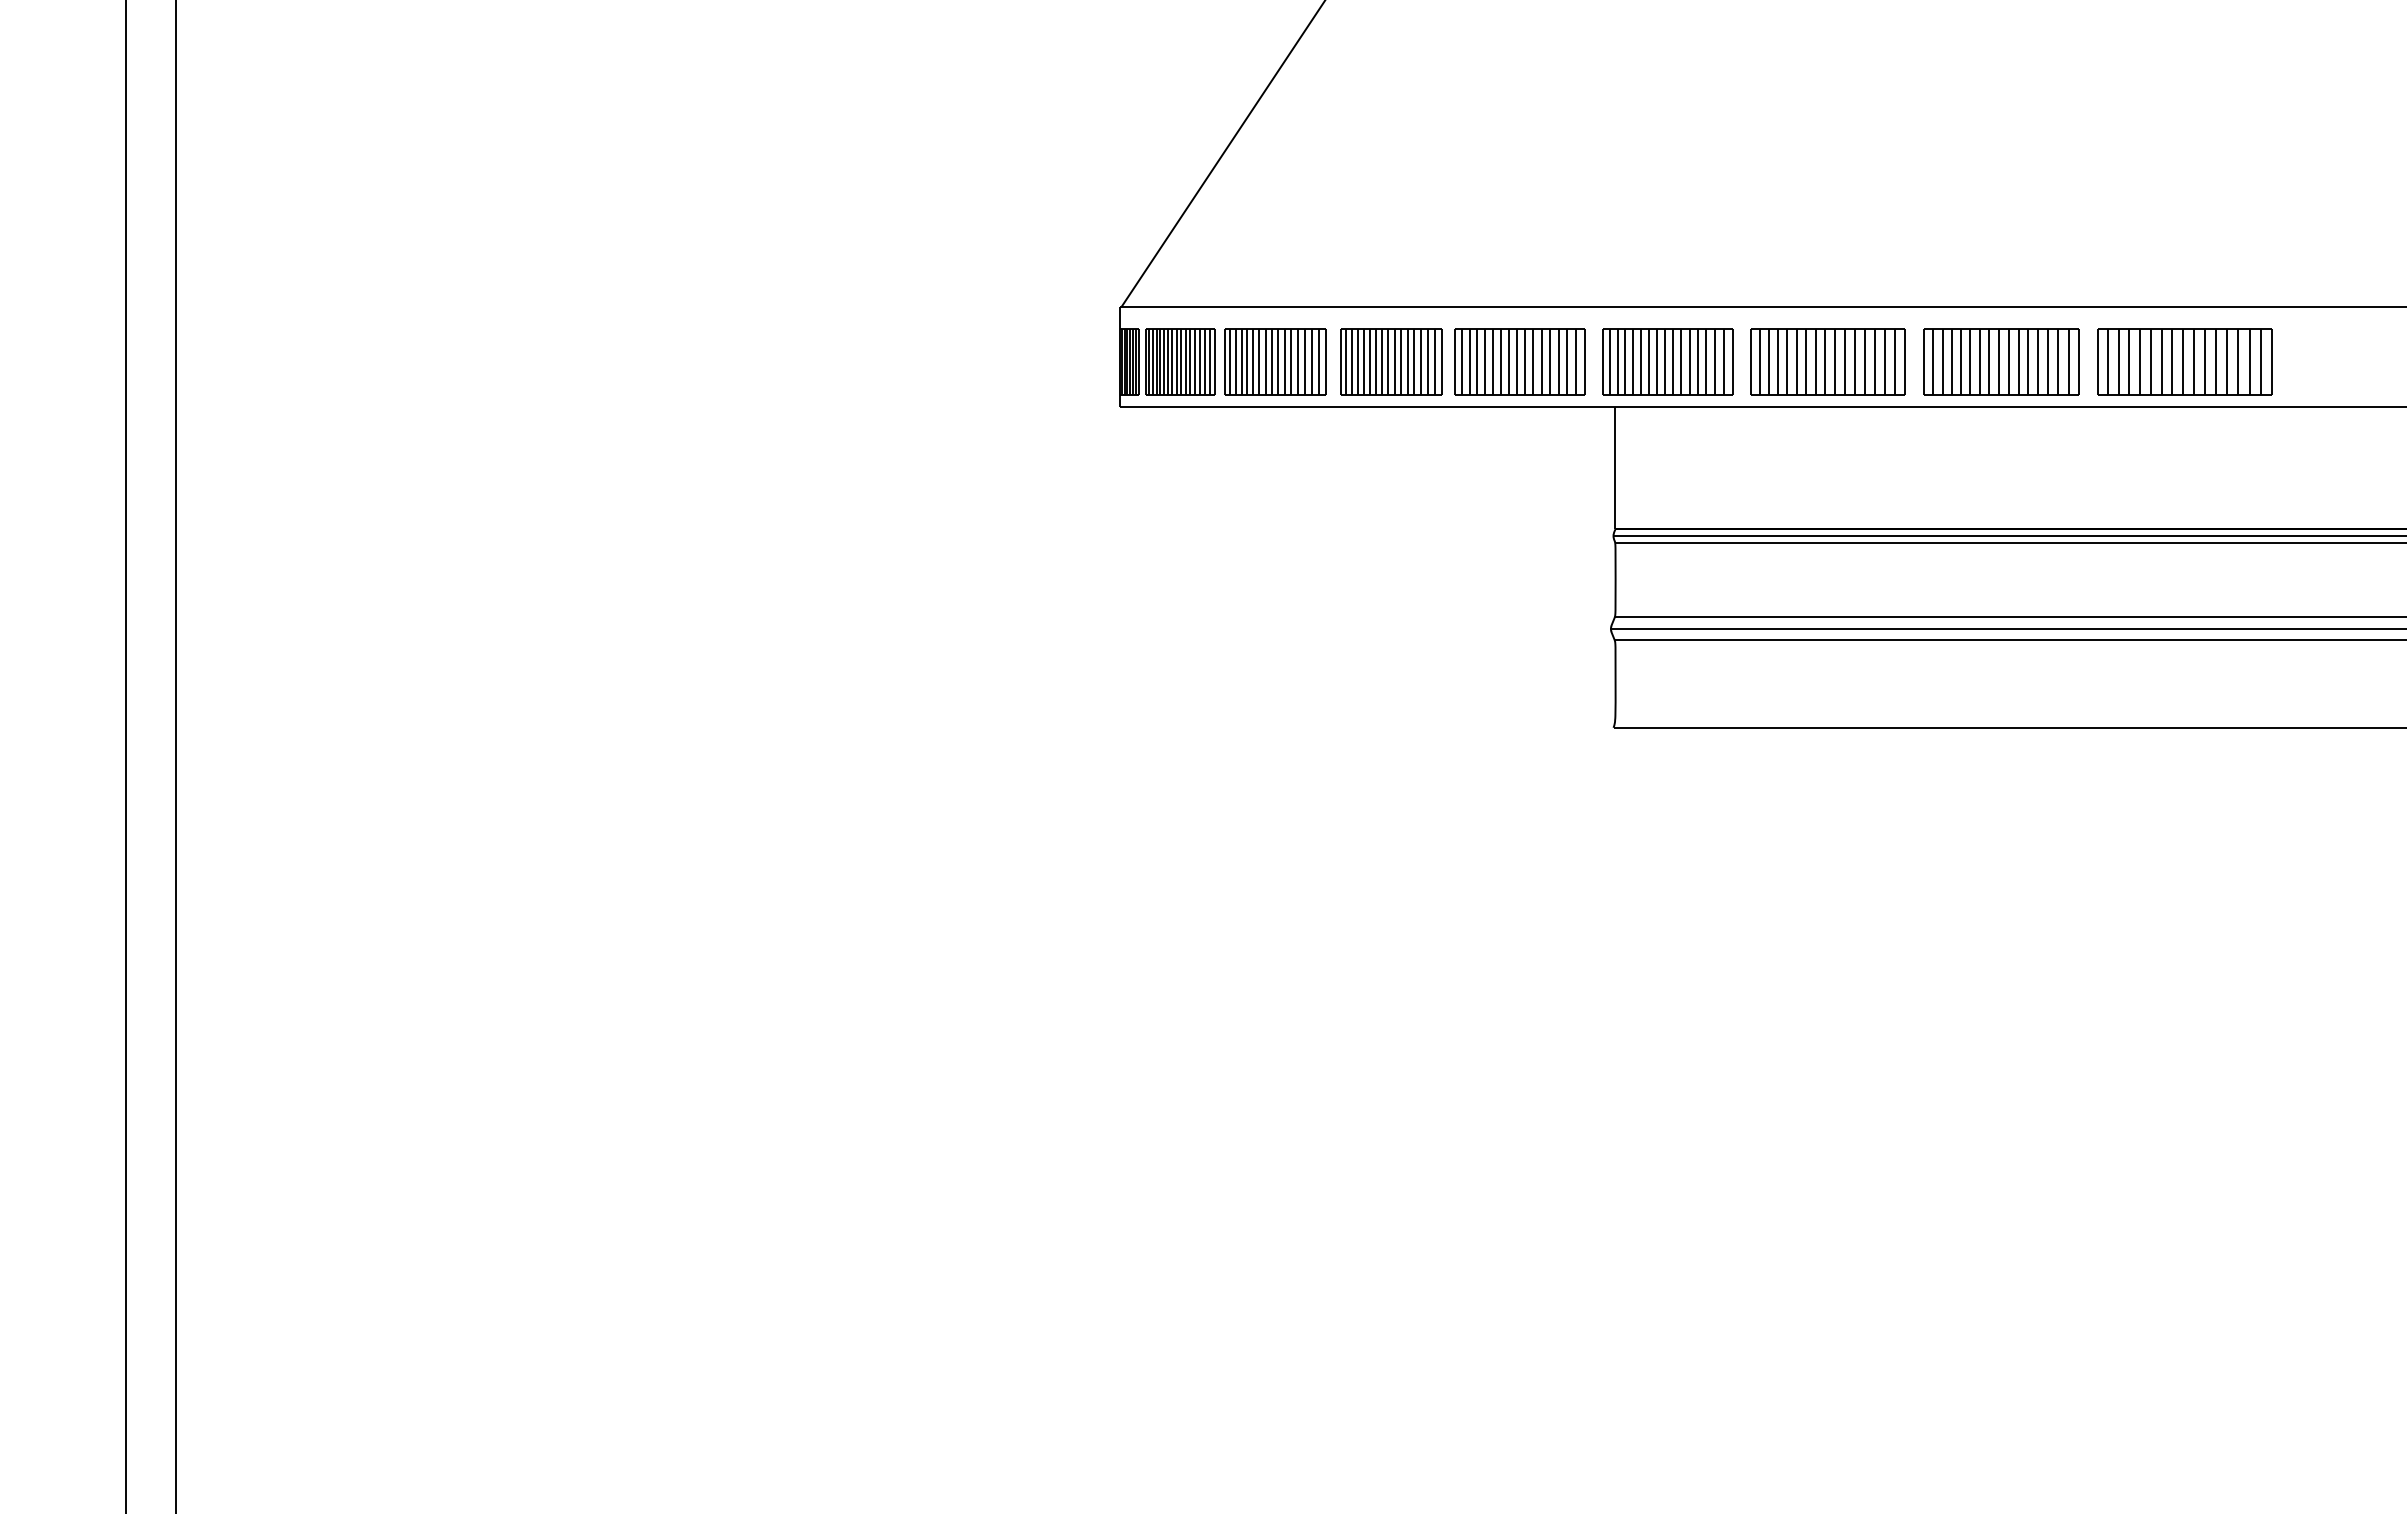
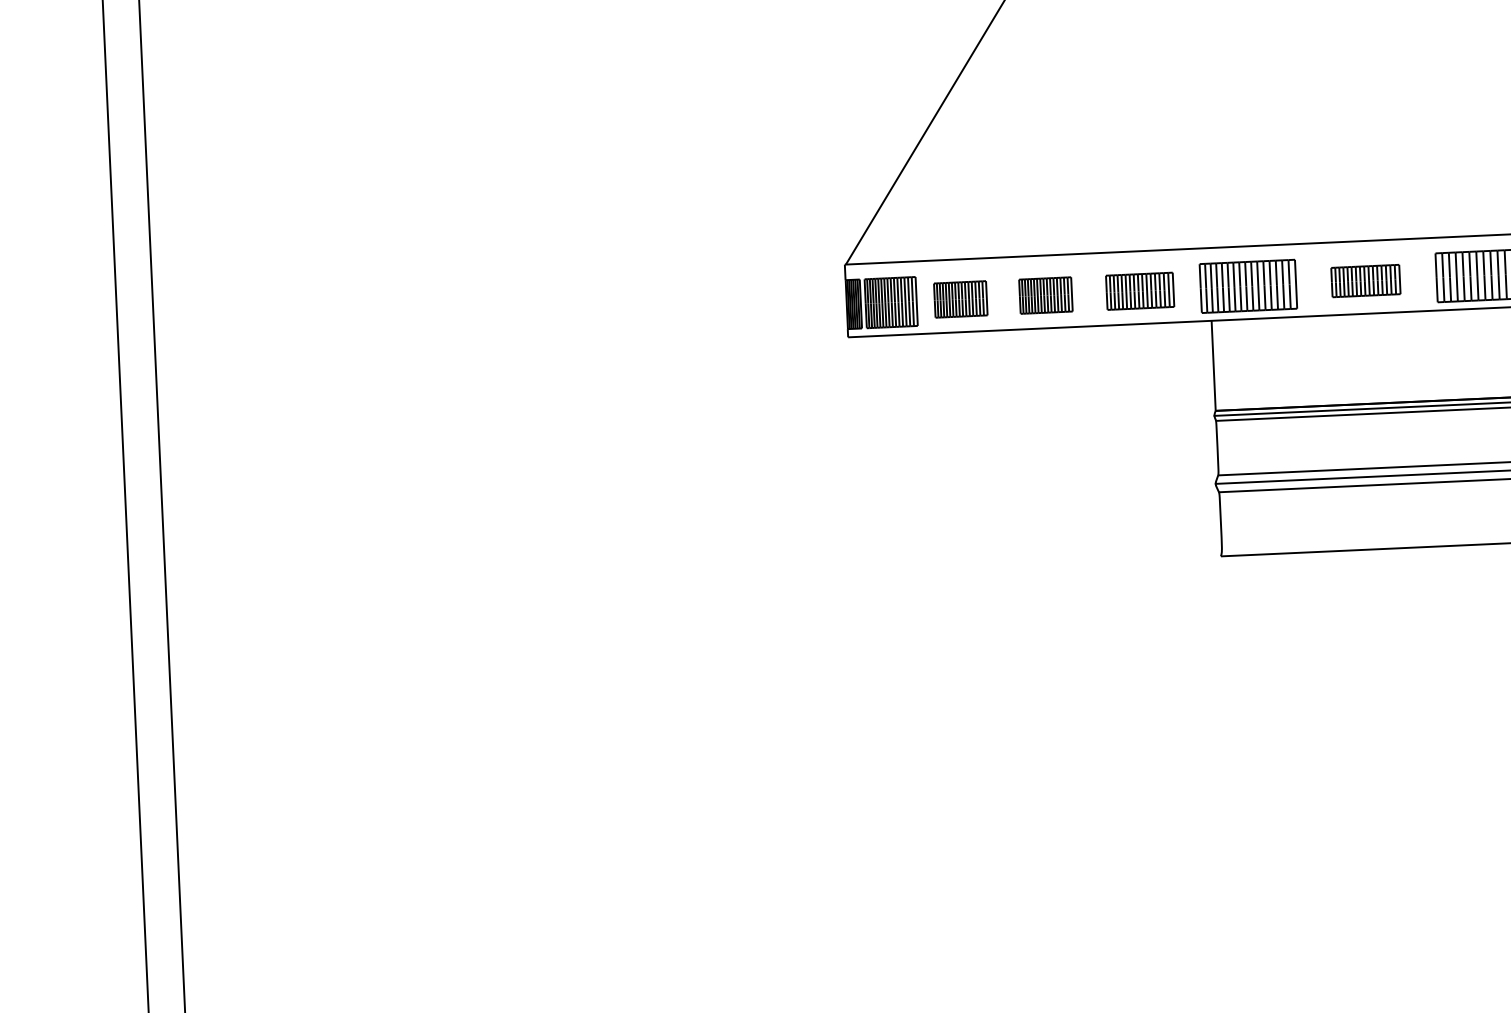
part: (1275, 361) -> (960, 299), size x0.7
part: (1391, 361) -> (1045, 295), size x0.7
part: (1519, 361) -> (1139, 290), size x0.7
part: (1827, 361) -> (1365, 280), size x0.6

